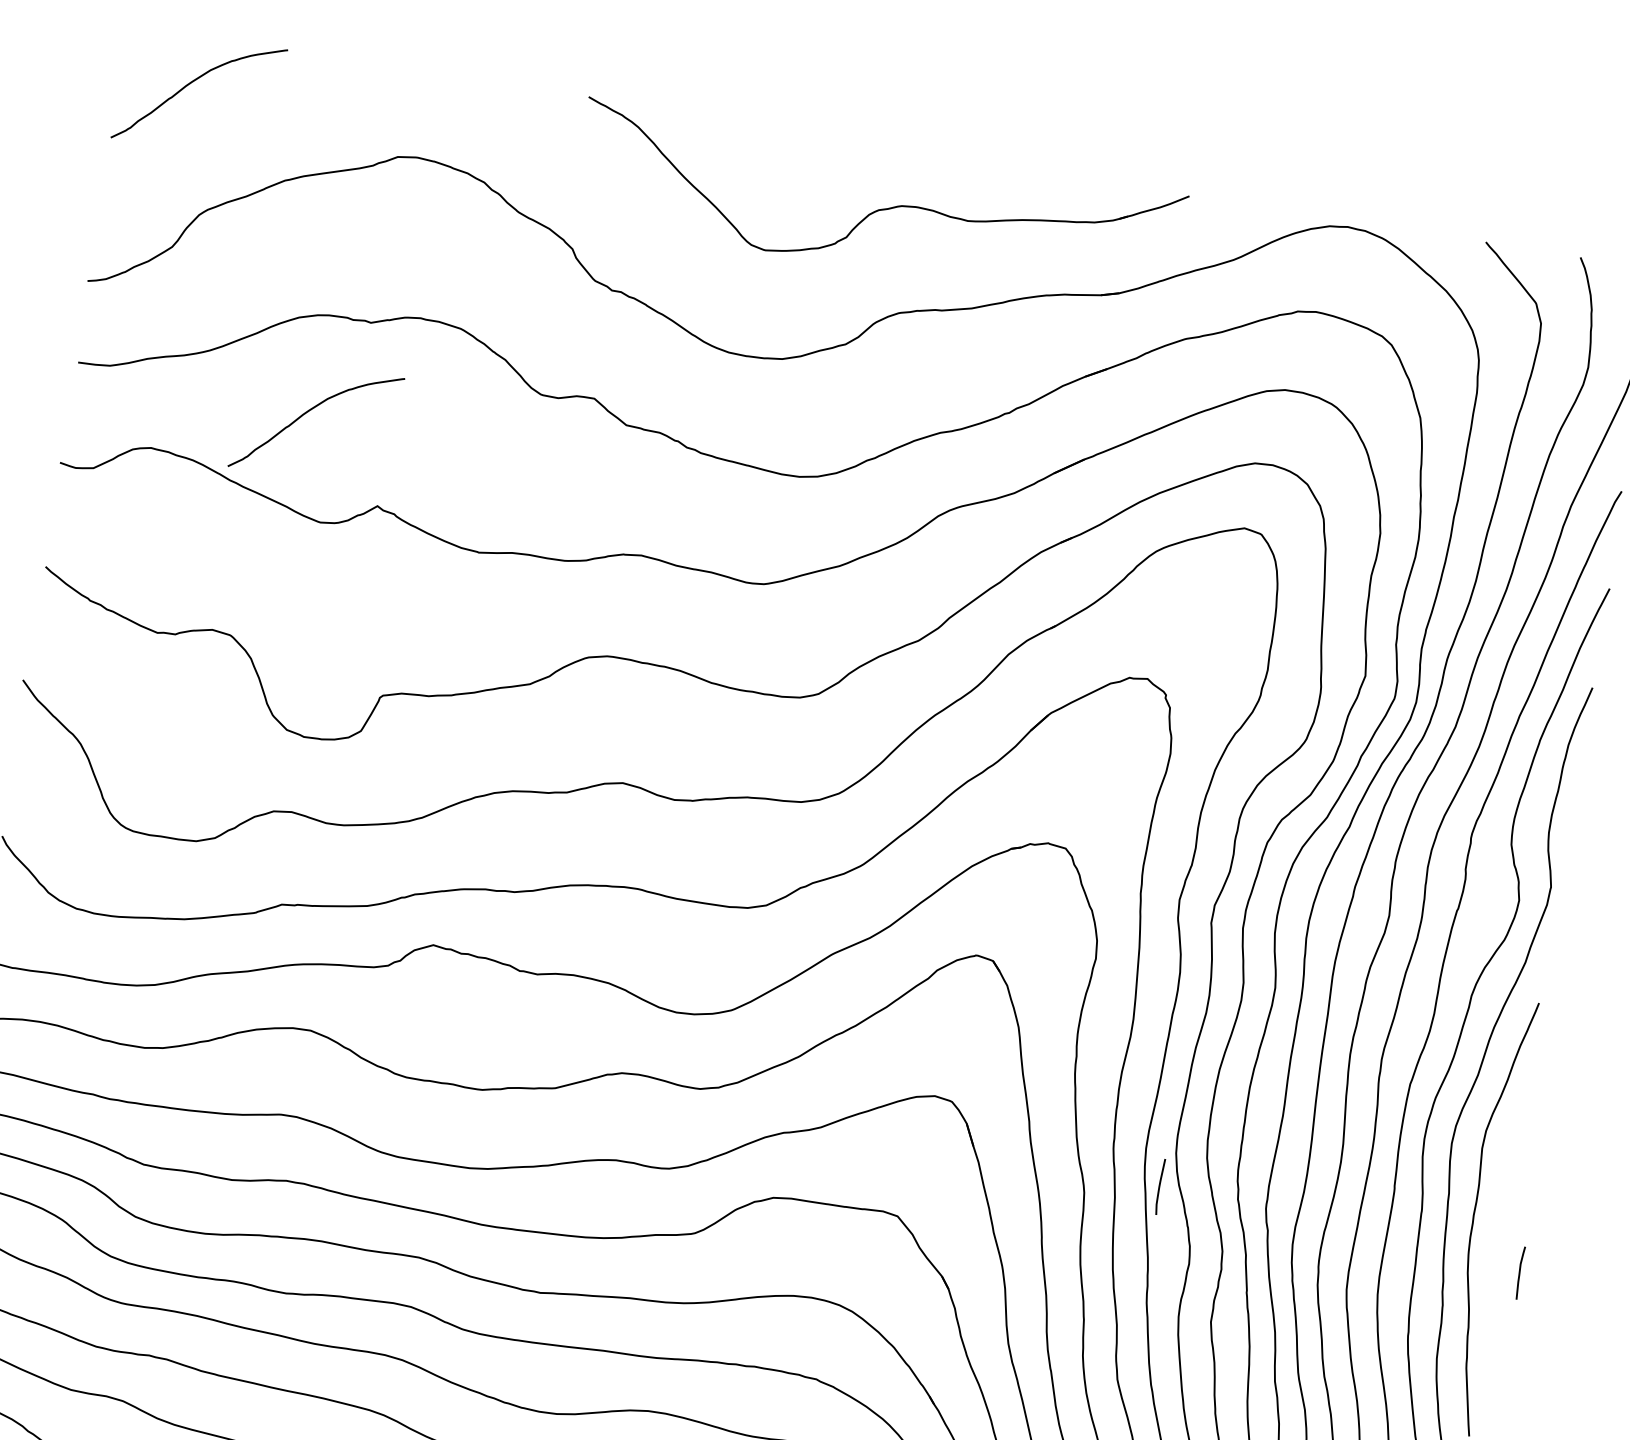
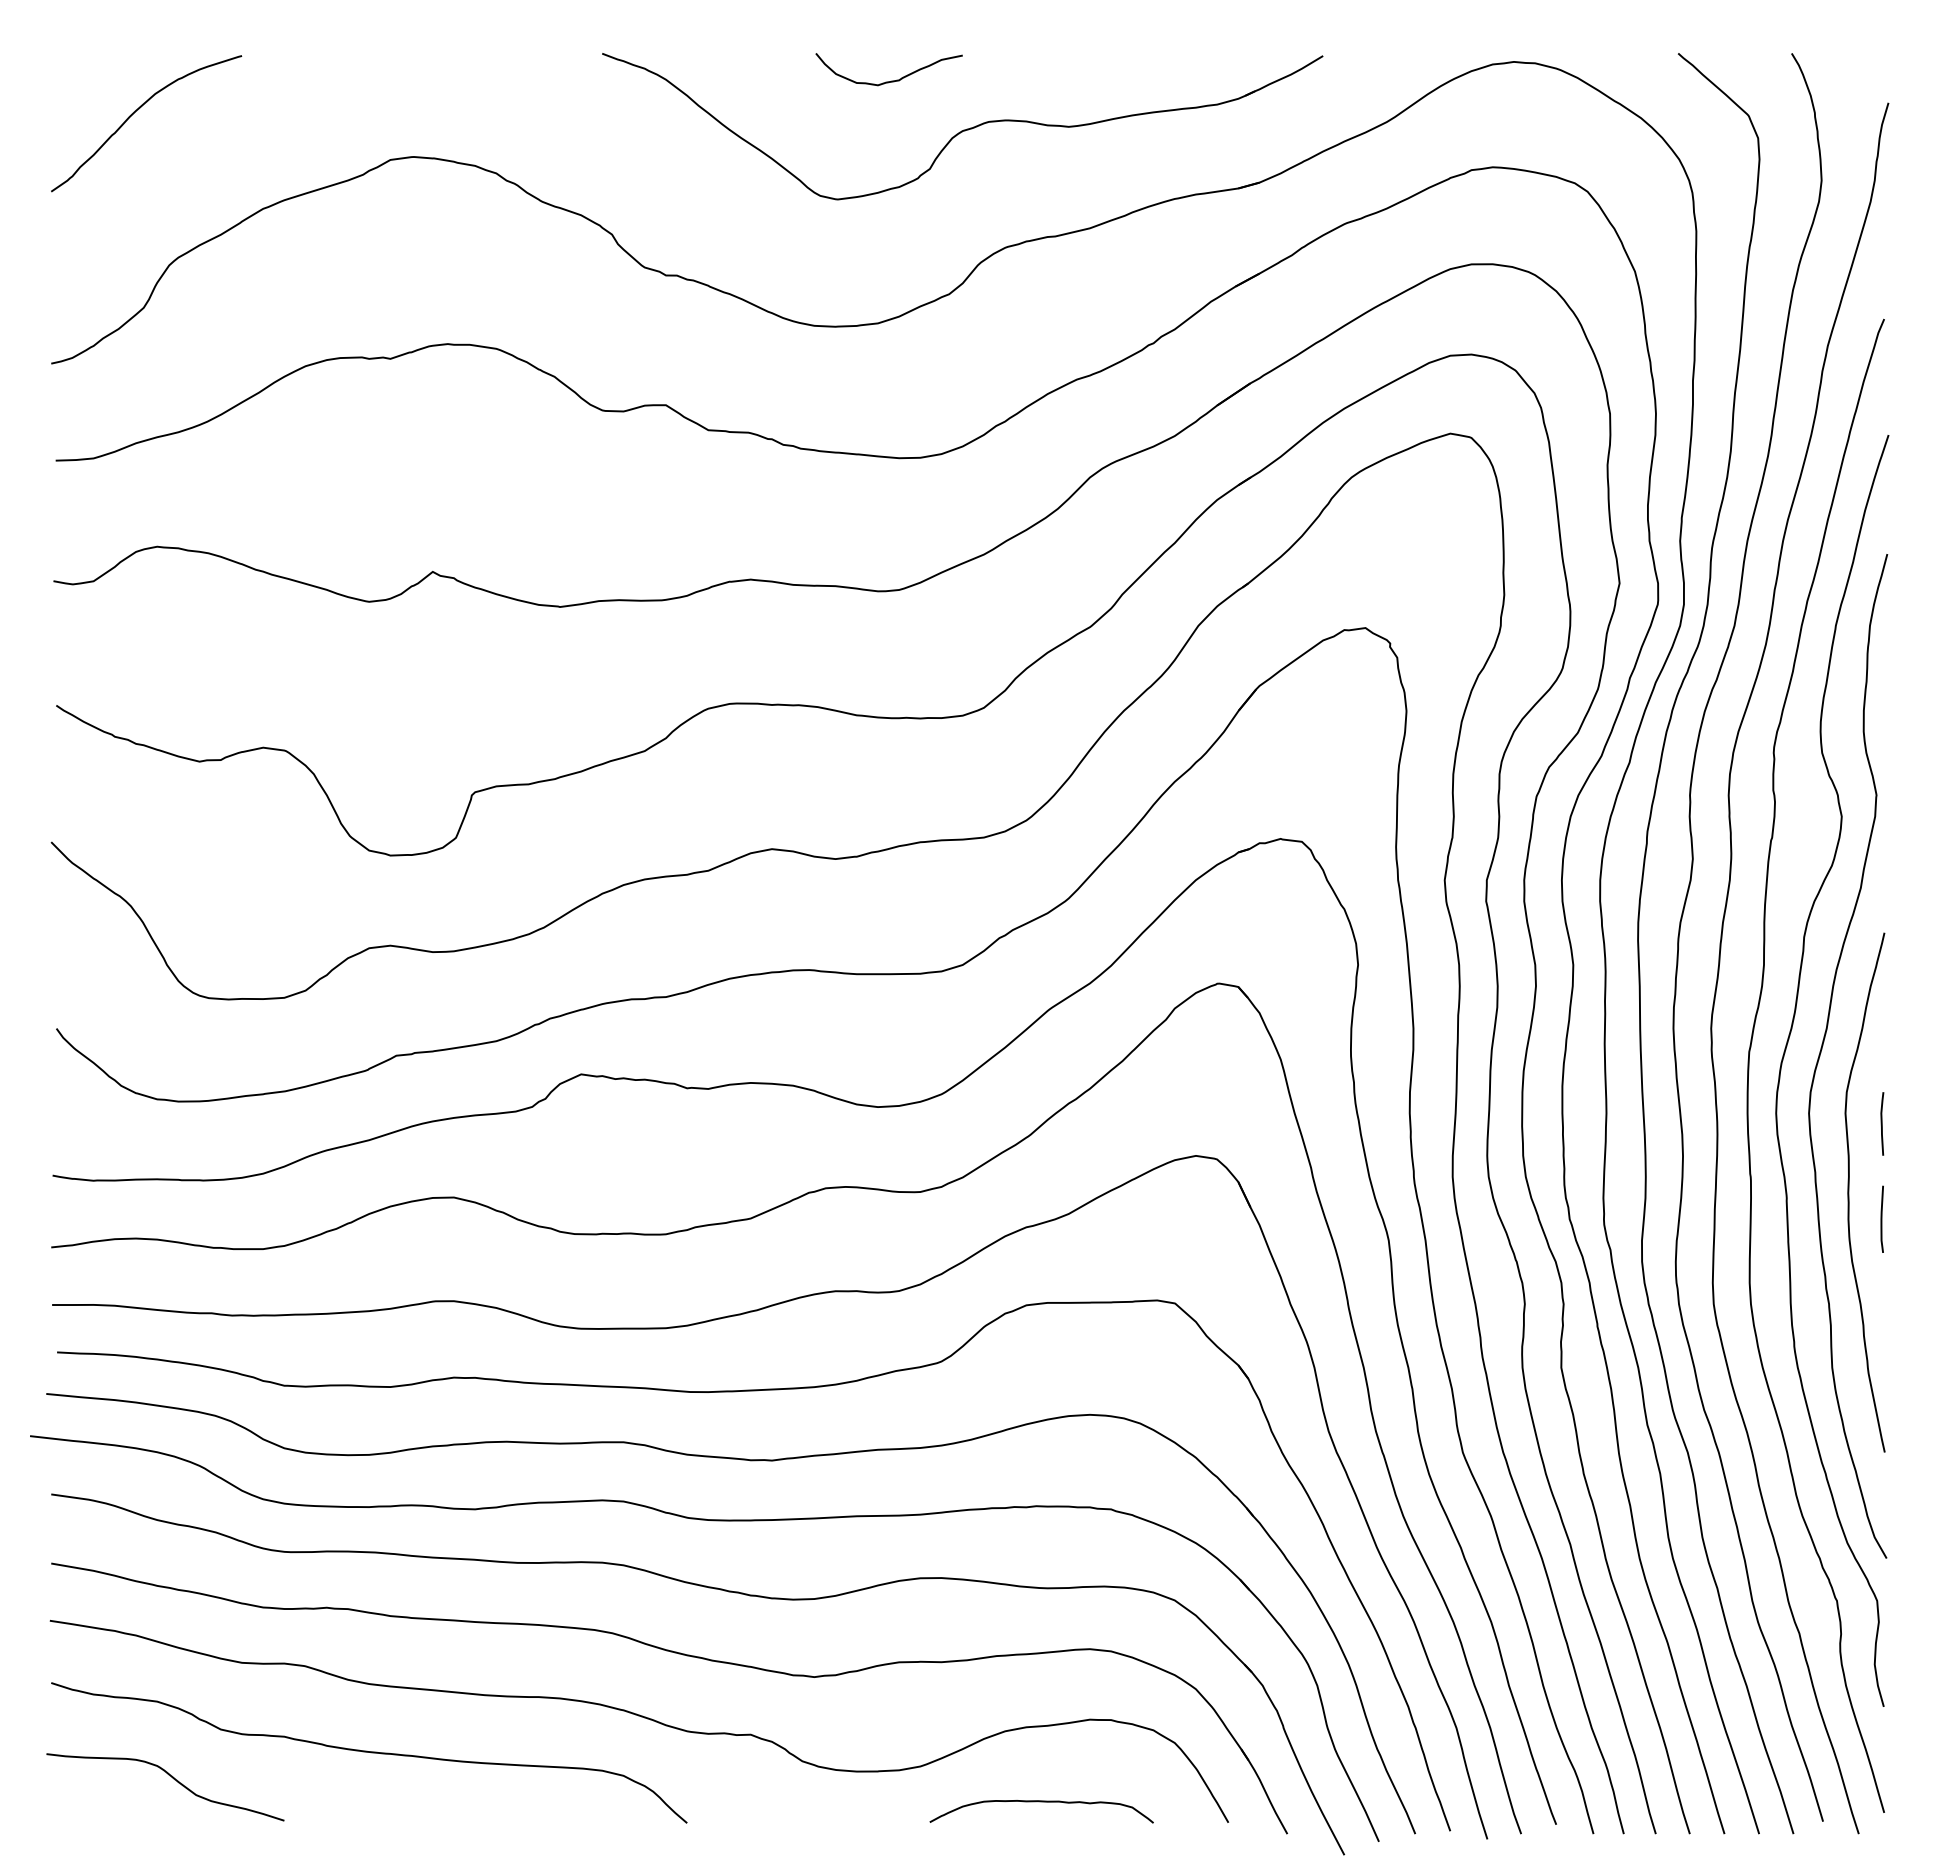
curve: (826, 158) -> (891, 80), added
curve: (308, 411) -> (334, 474), removed
line: (1159, 1186) -> (1881, 1218), moved
curve: (1520, 1272) -> (1882, 1123), moved

